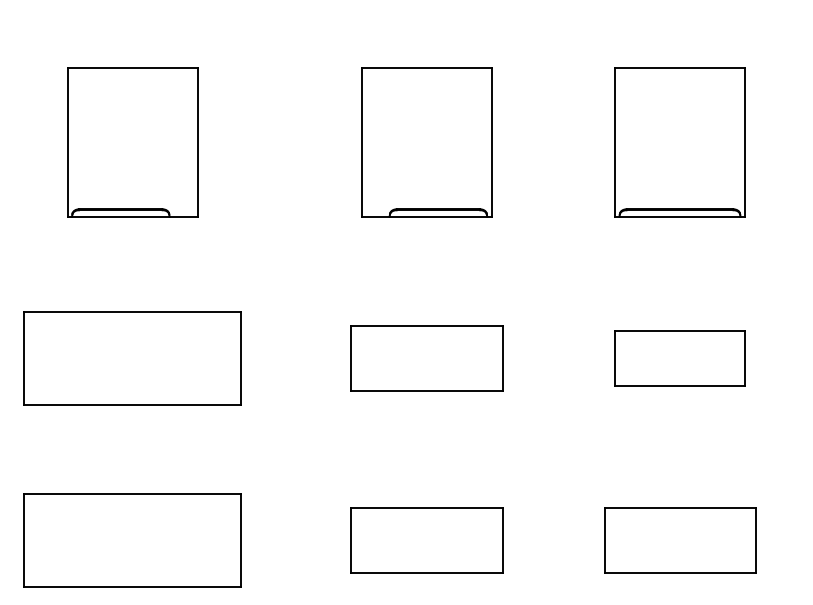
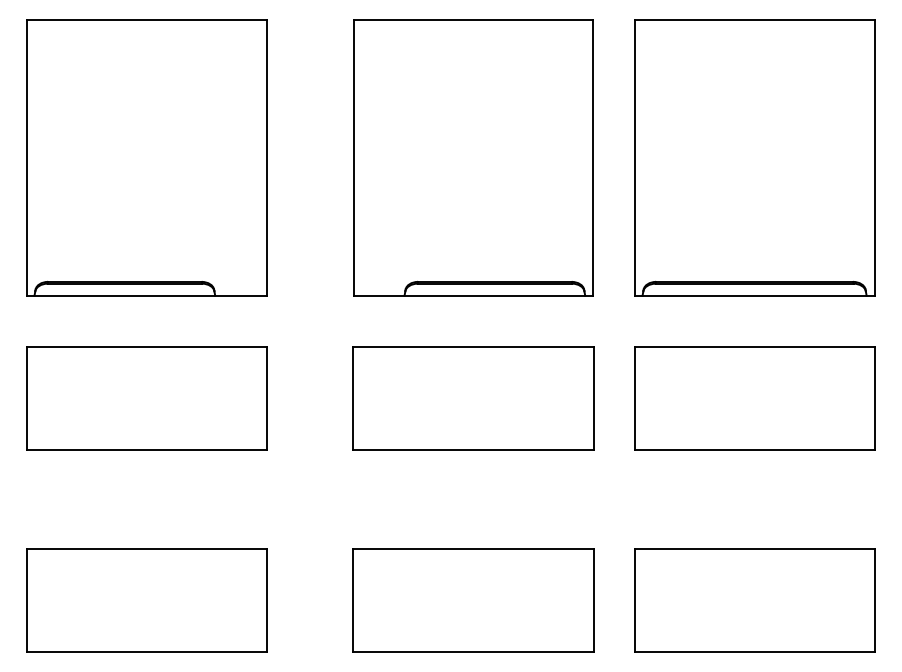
part: (132, 142) -> (146, 158), size x1.67
part: (426, 142) -> (473, 158), size x1.67
part: (679, 142) -> (754, 158), size x1.67
part: (426, 358) -> (473, 398), size x1.43
part: (680, 358) -> (755, 398), size x1.67
part: (426, 540) -> (473, 600), size x1.43
part: (680, 540) -> (755, 600), size x1.43

